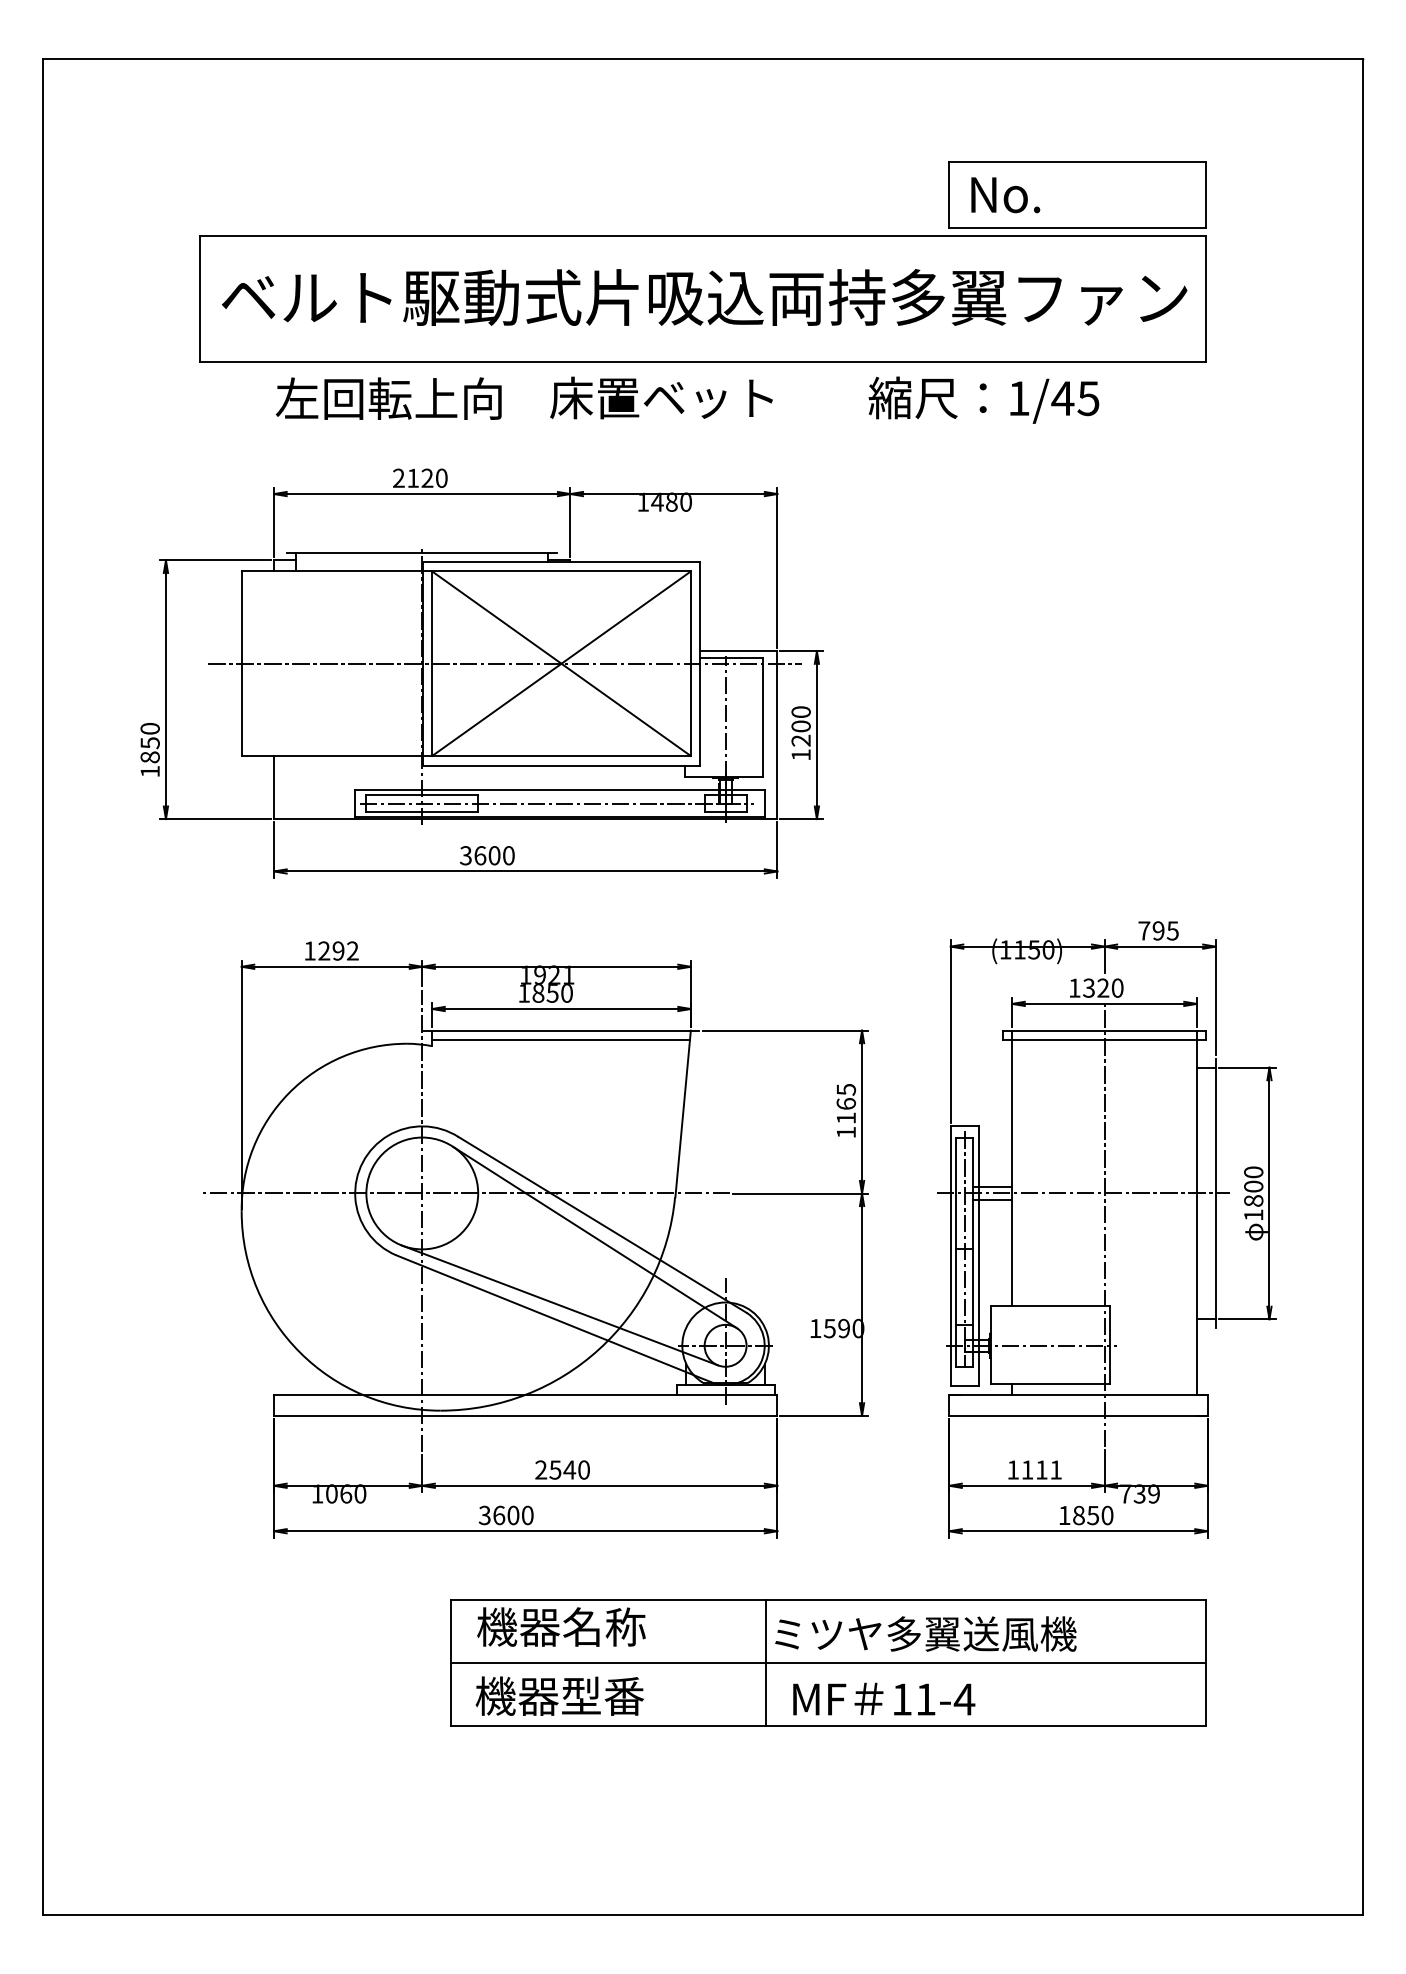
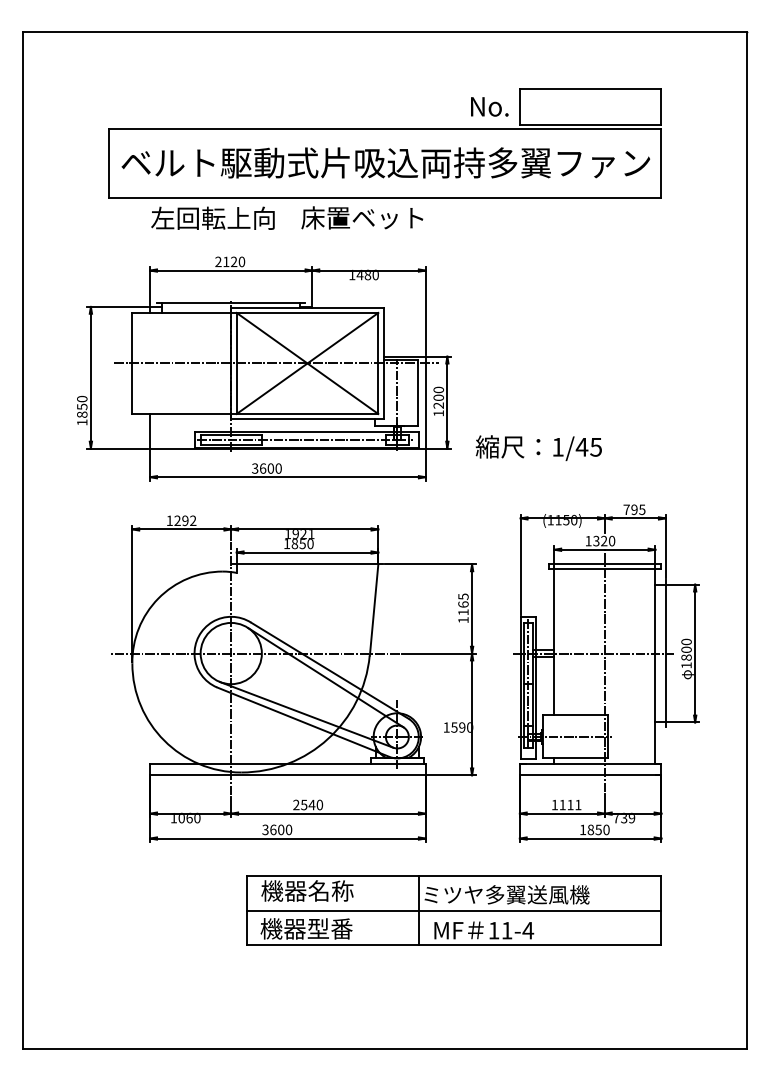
text: (1005, 194) -> (489, 106), moved
text: (983, 400) -> (538, 448), moved
line: (559, 1039) -> (306, 569), removed

